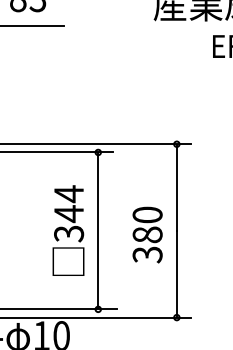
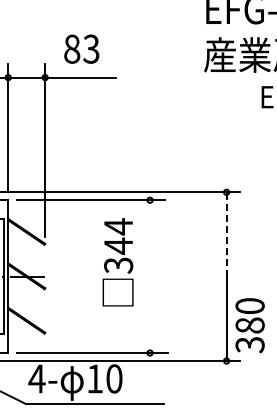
line: (176, 187) -> (226, 234), solid -> dashed
text: (67, 230) -> (117, 262), moved
line: (98, 230) -> (150, 276), removed
text: (147, 234) -> (249, 325), moved

